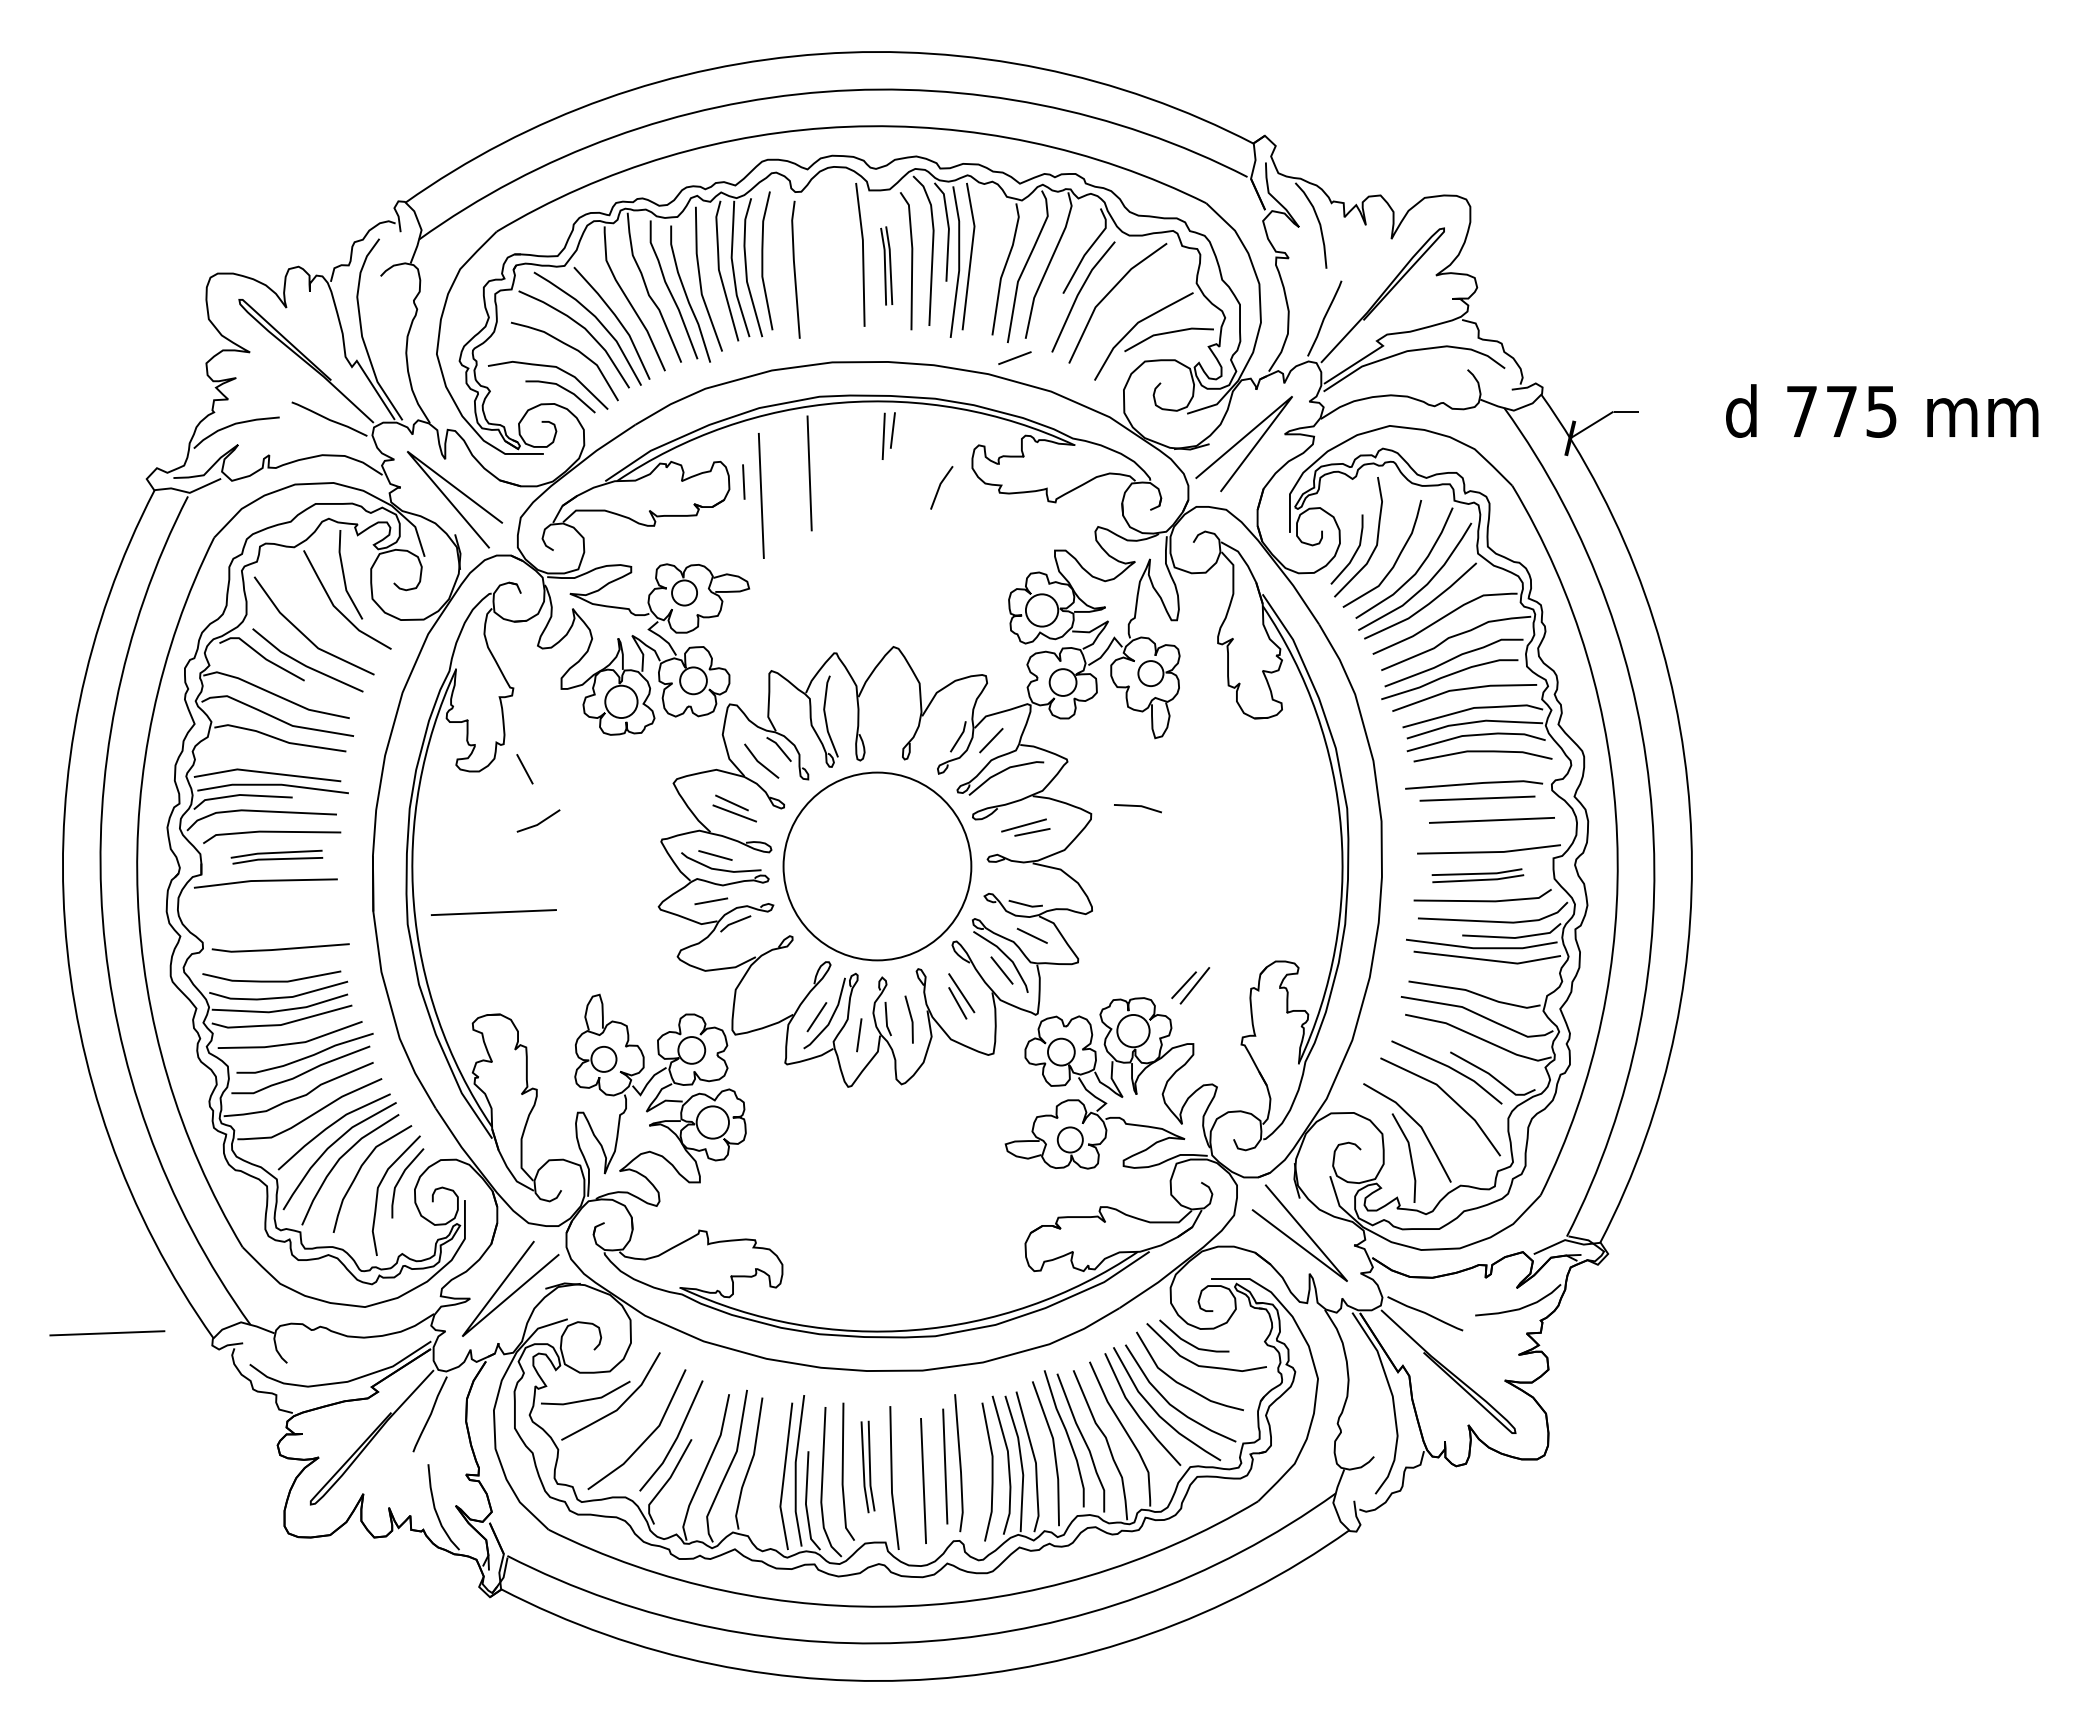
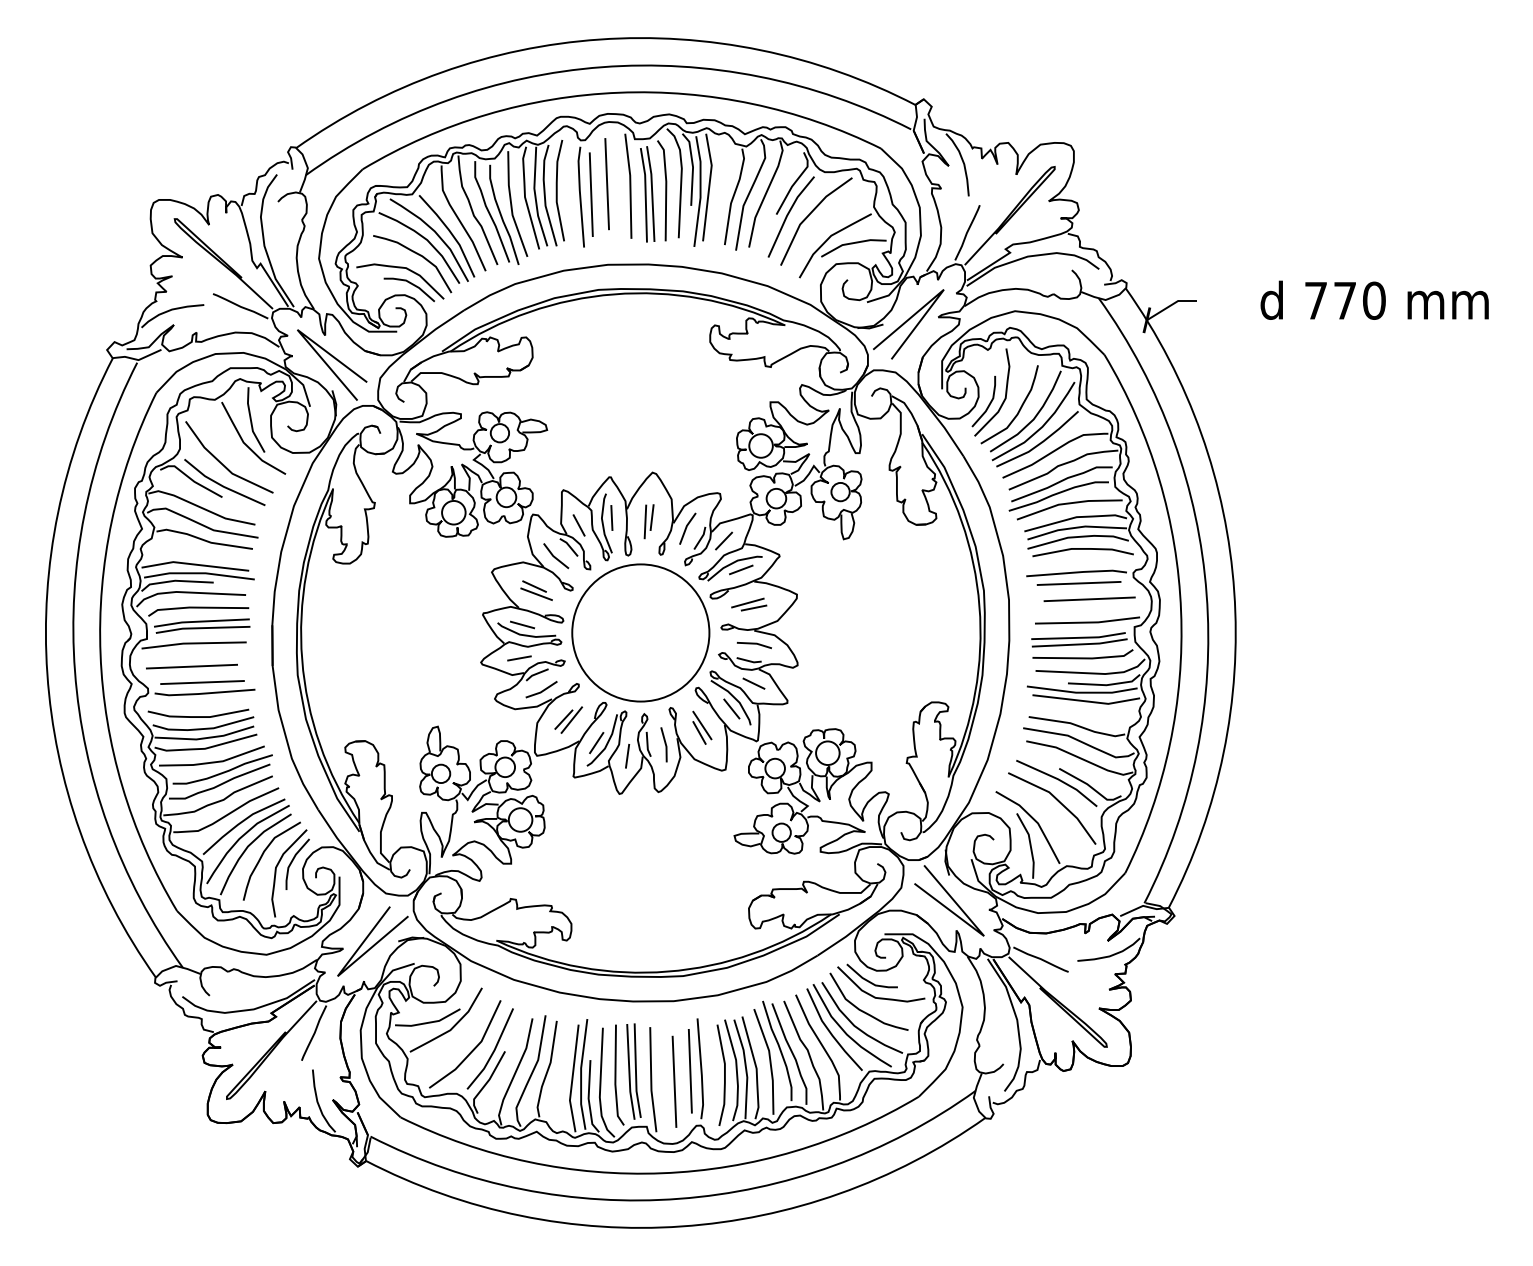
part: (886, 265) -> (647, 194), size x1.67
line: (1014, 357) -> (740, 569), moved
text: (1881, 411) -> (1374, 300), 775 -> 770
part: (888, 435) -> (648, 521), moved
line: (809, 473) -> (591, 194), moved
line: (743, 481) -> (611, 517), moved
line: (940, 487) -> (686, 528), moved
line: (761, 495) -> (607, 183), moved
line: (524, 769) -> (578, 525), moved
line: (1137, 806) -> (754, 643), moved
line: (540, 821) -> (542, 689), moved
part: (276, 857) -> (201, 626), size x1.43
part: (1477, 875) -> (1079, 639), size x1.43
line: (493, 912) -> (191, 666), moved
part: (1190, 985) -> (568, 719), moved
line: (107, 1333) -> (202, 682), moved
part: (867, 1466) -> (633, 1071), size x1.43

